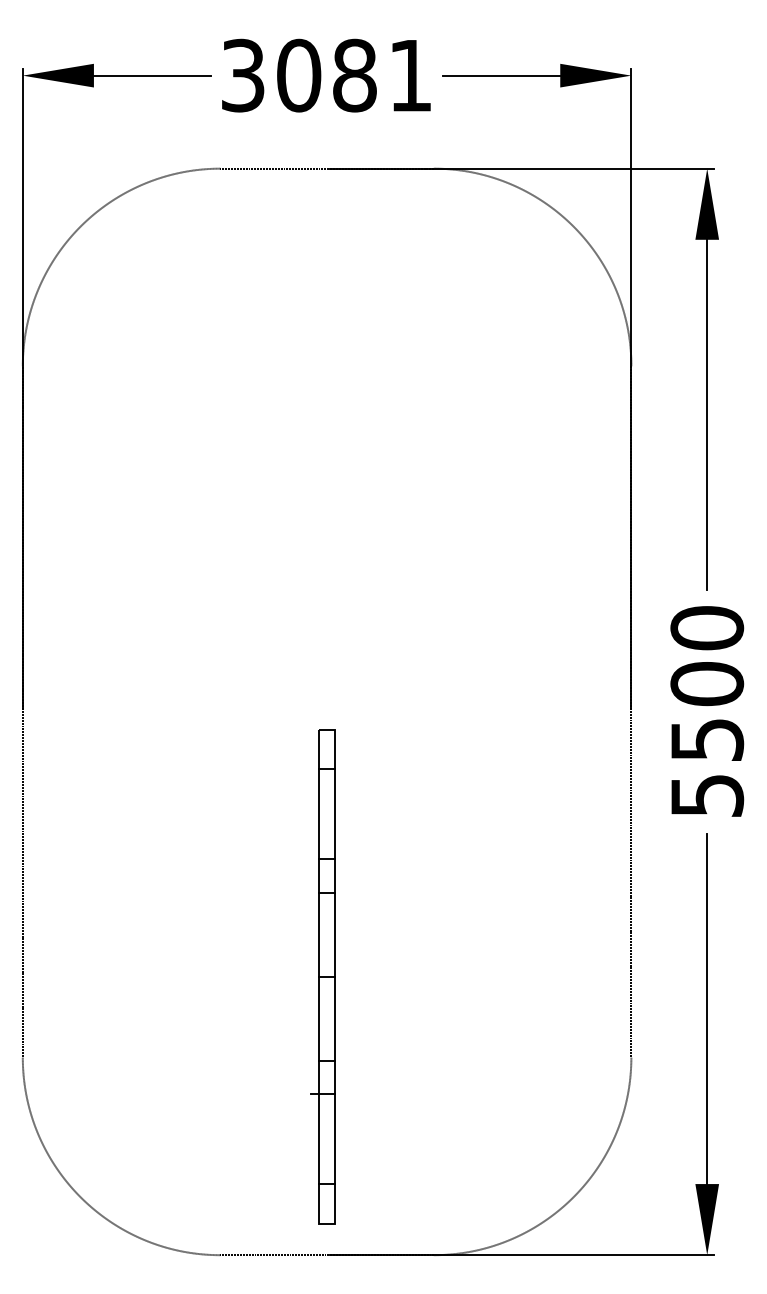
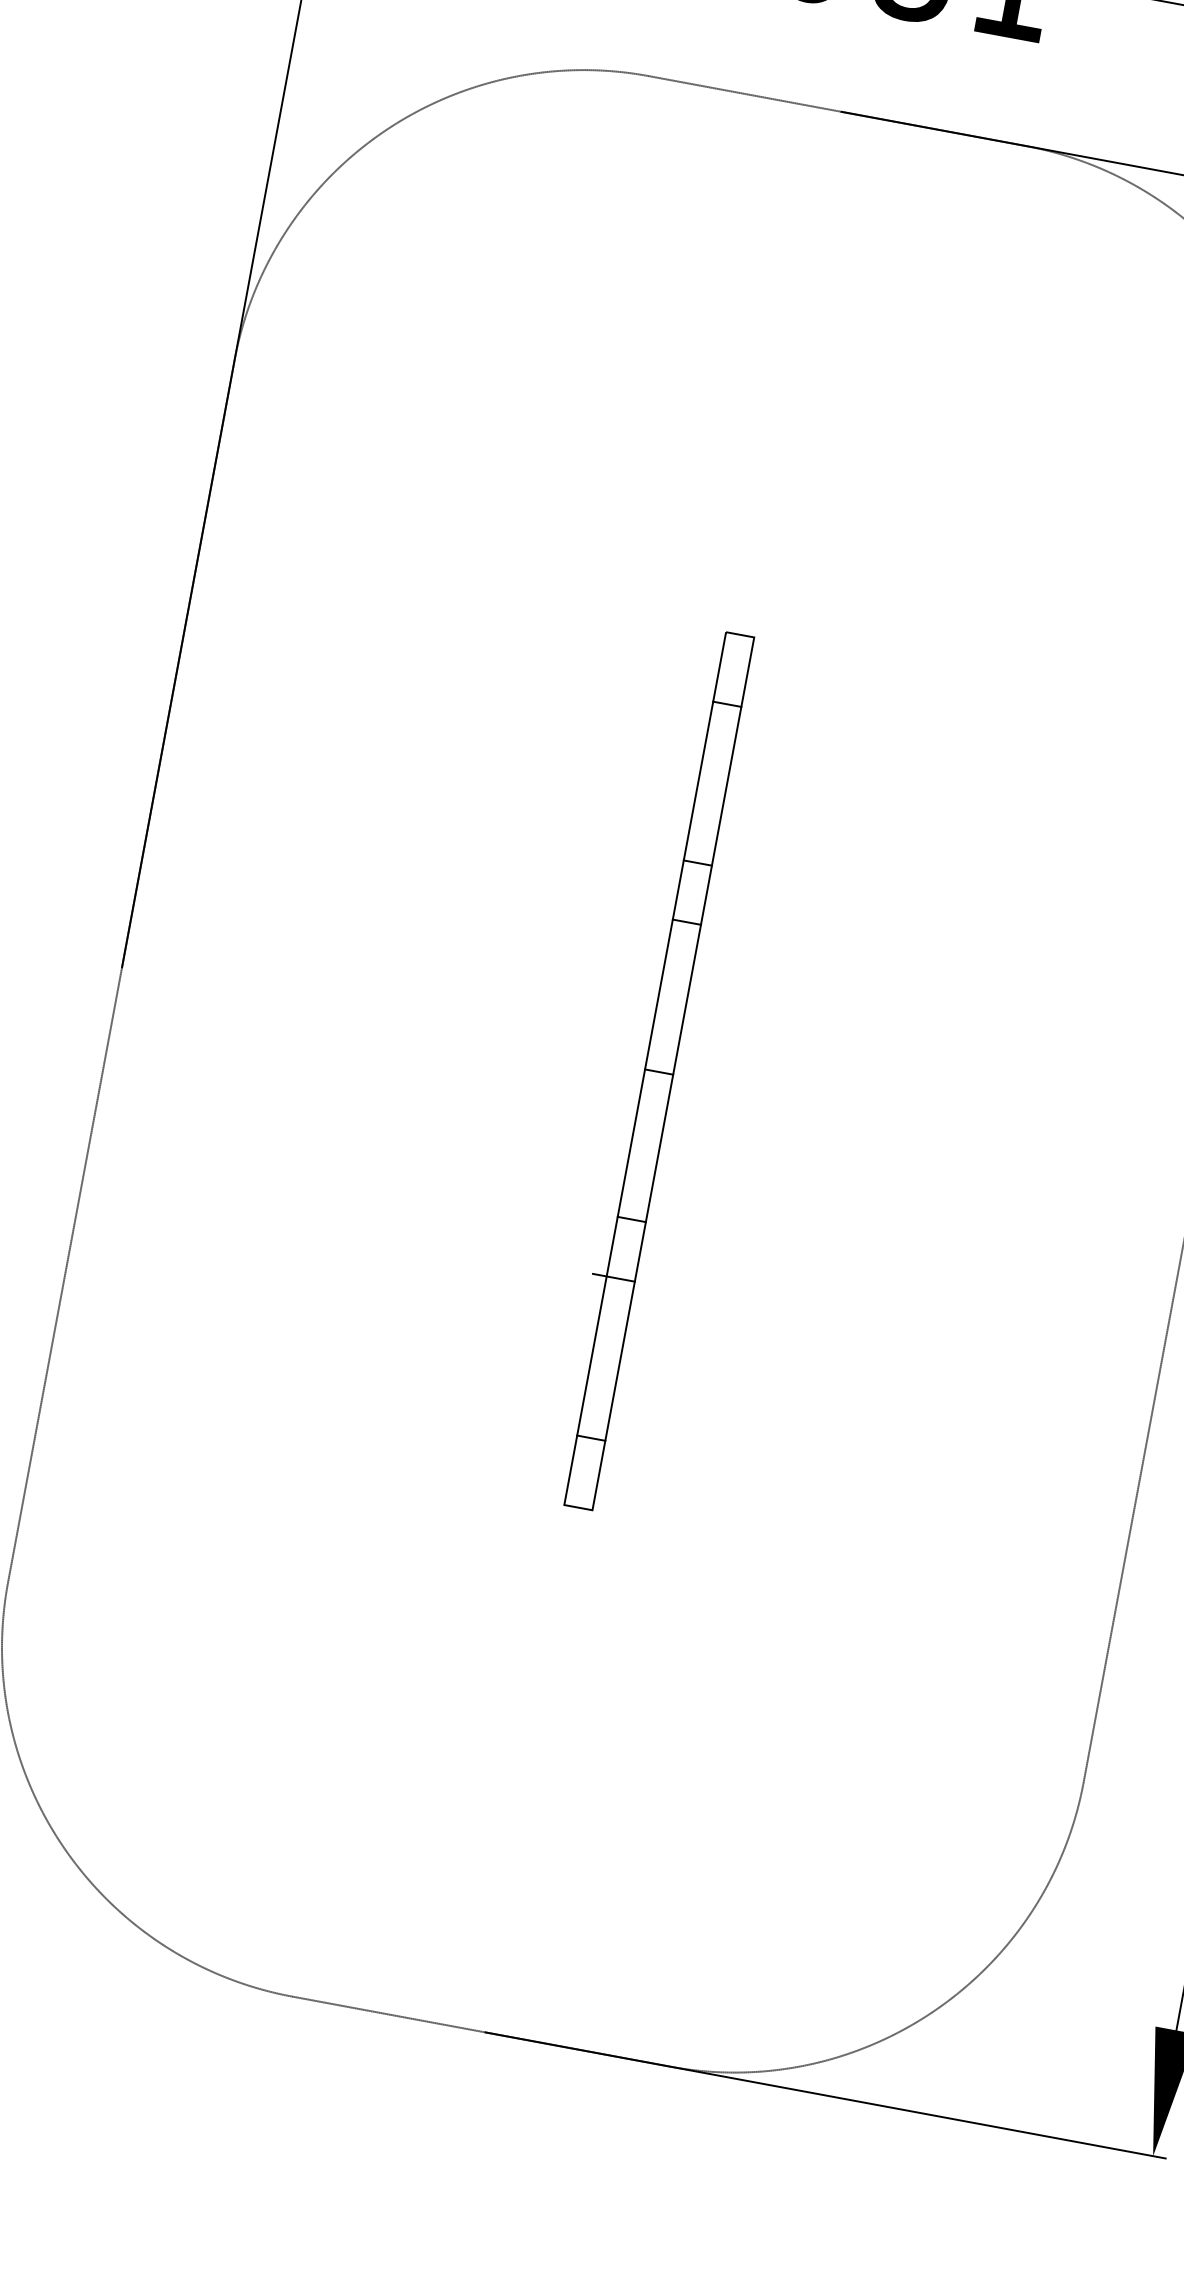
part: (322, 976) -> (651, 1069), moved

